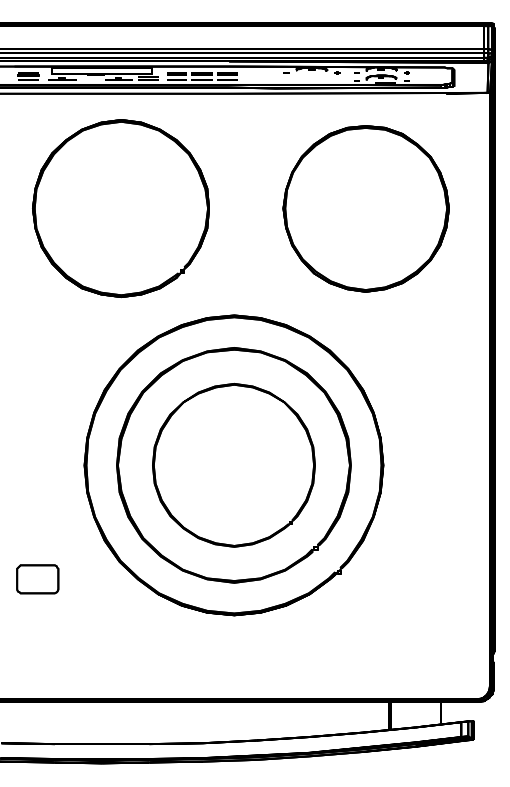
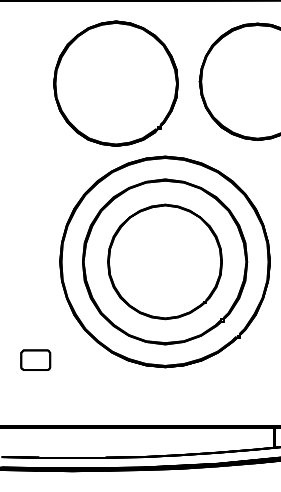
part: (120, 208) -> (115, 83), moved
part: (37, 579) -> (35, 360), moved

